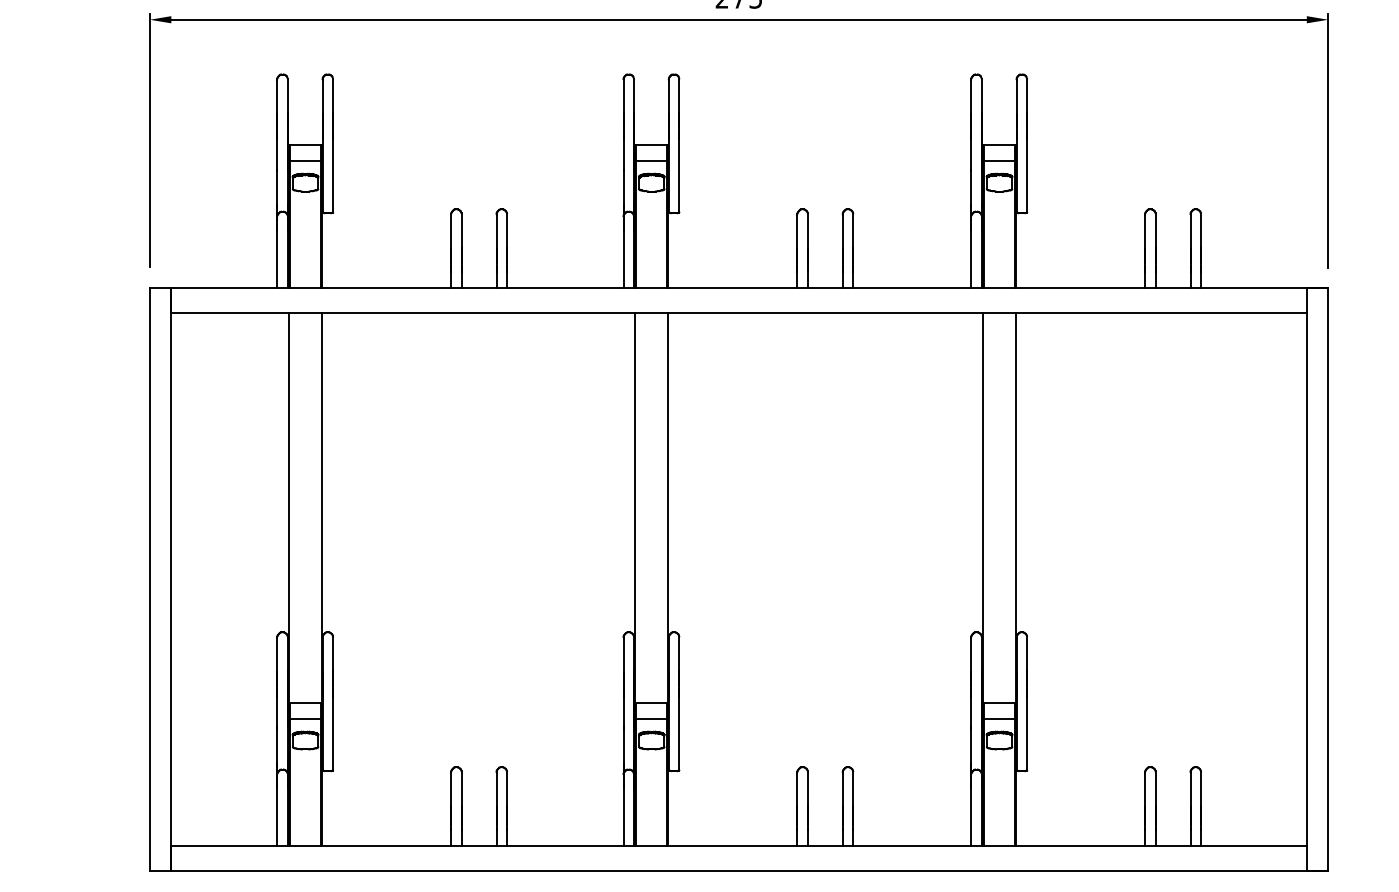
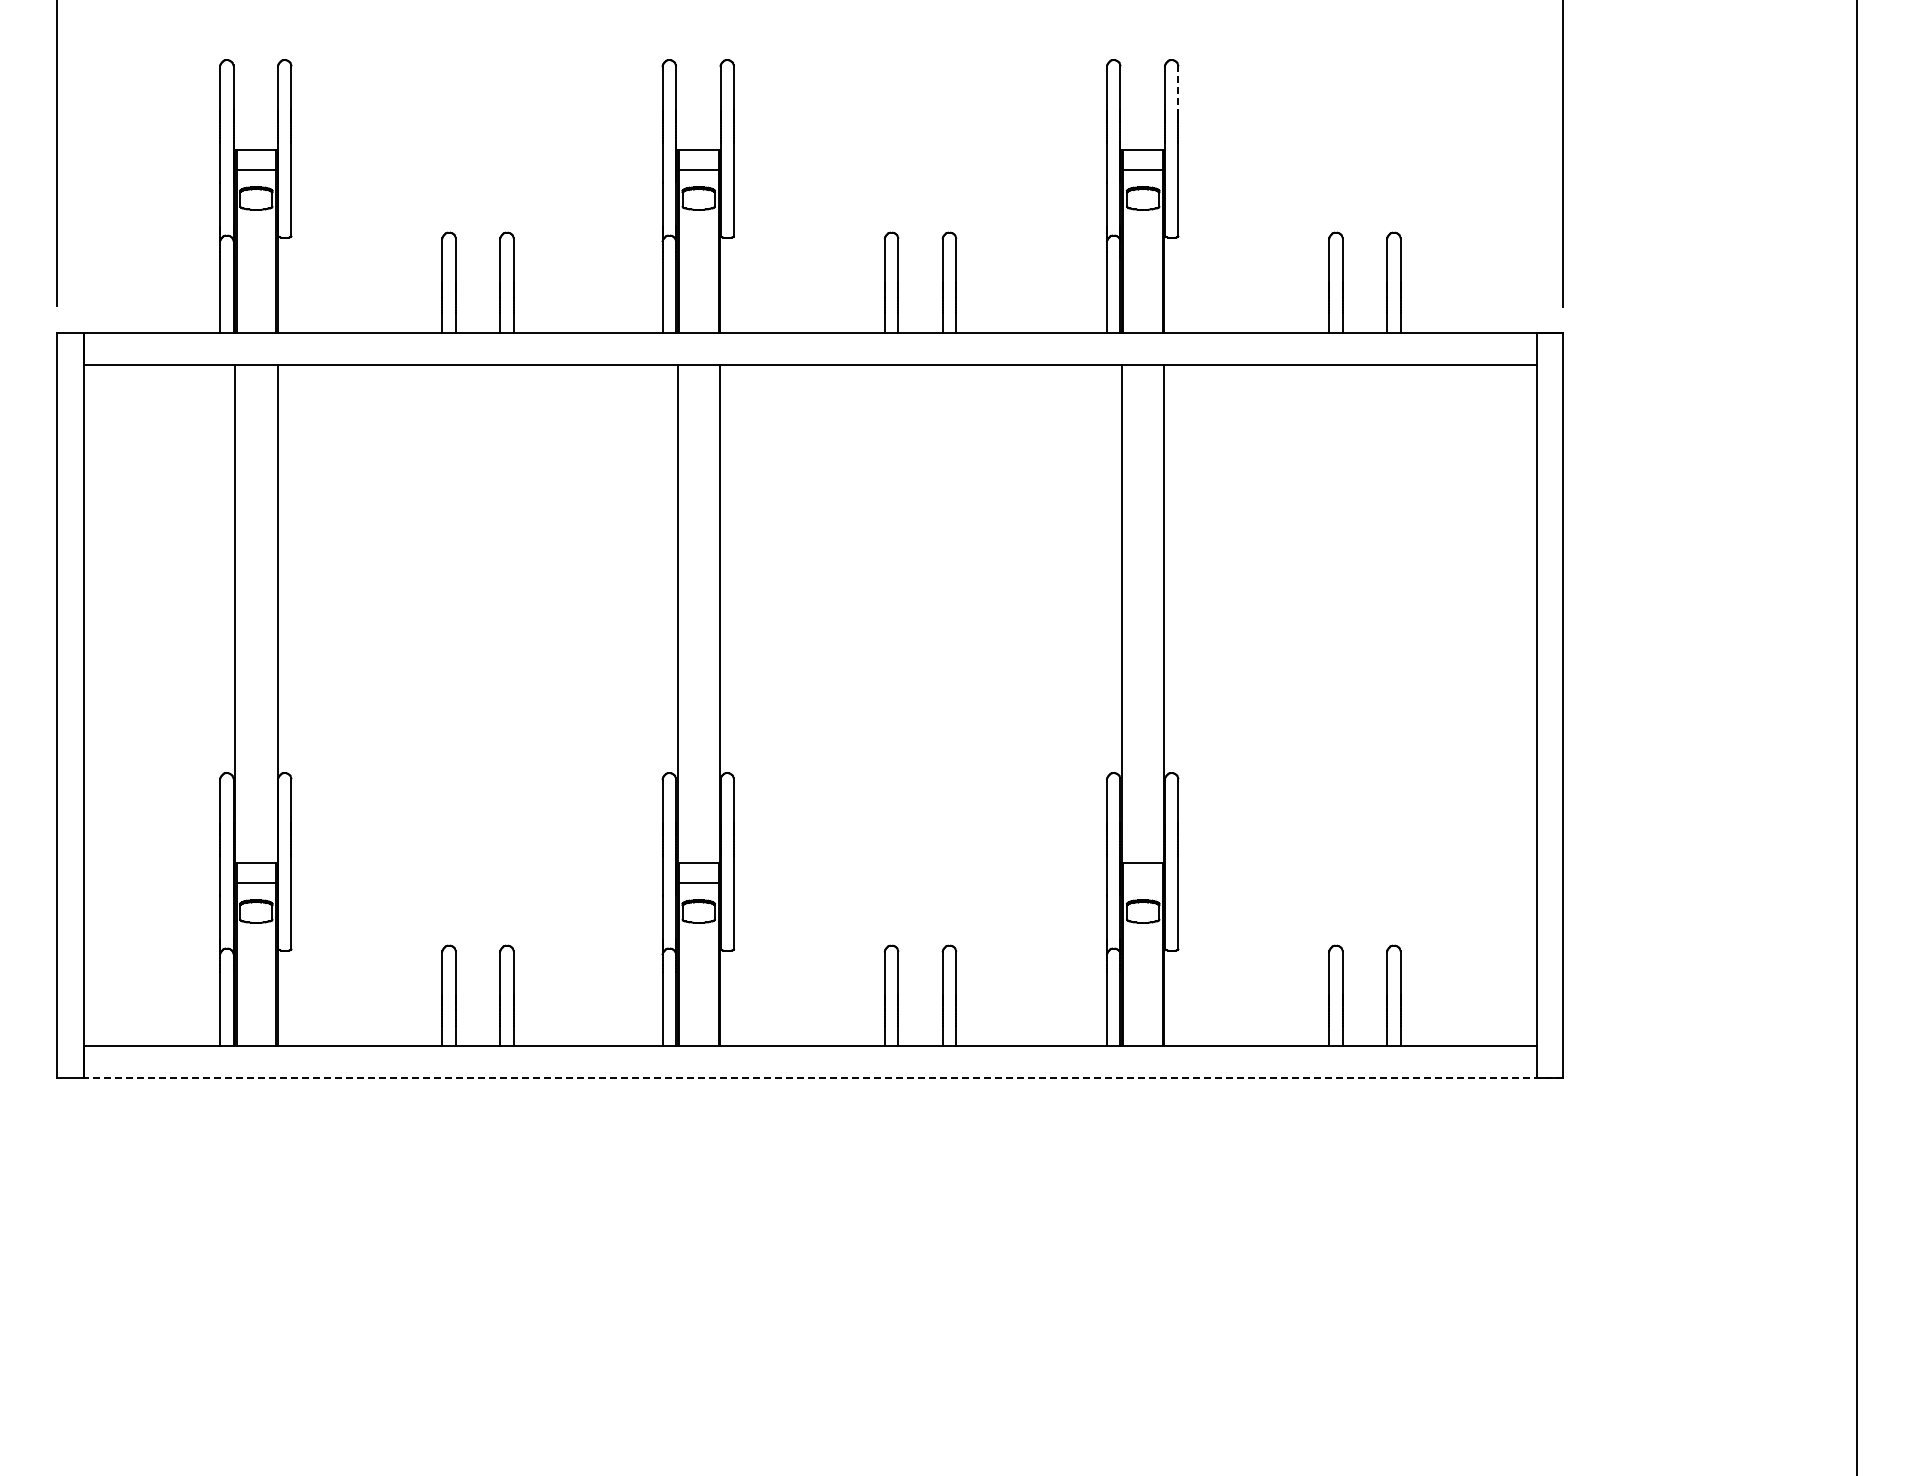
line: (1027, 96) -> (1178, 88), solid -> dashed
line: (998, 718) -> (1142, 883), removed
line: (749, 870) -> (823, 1077), solid -> dashed

